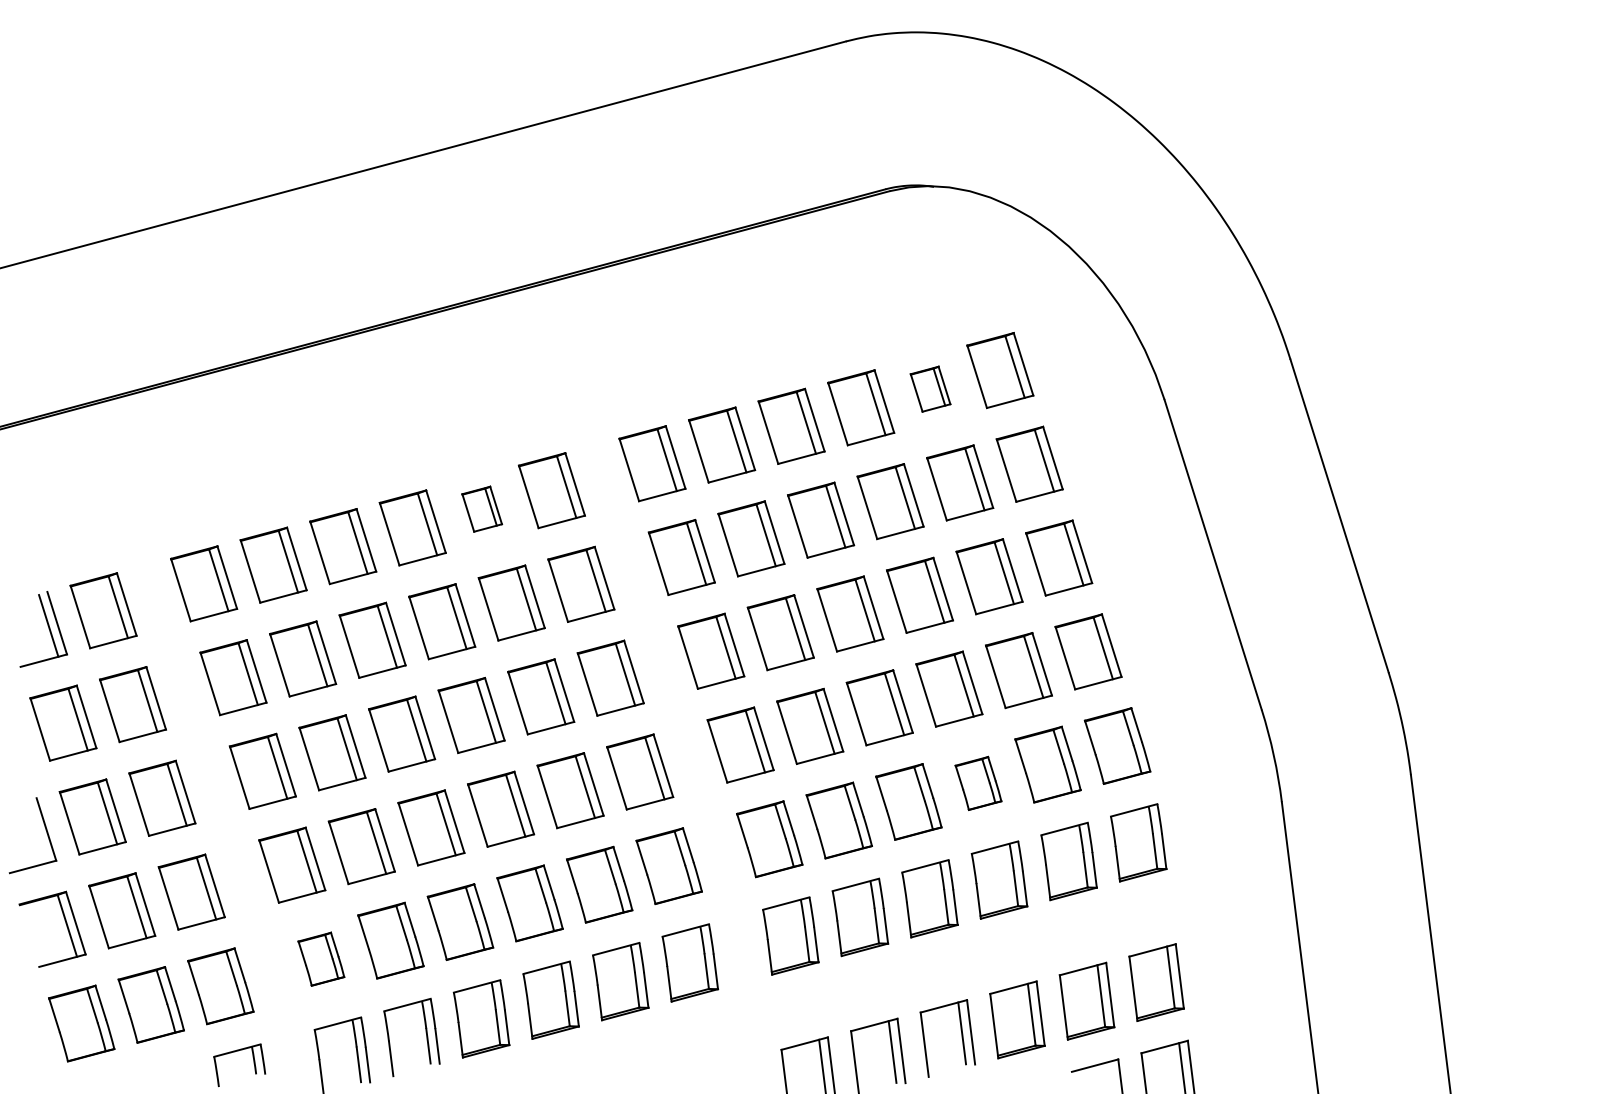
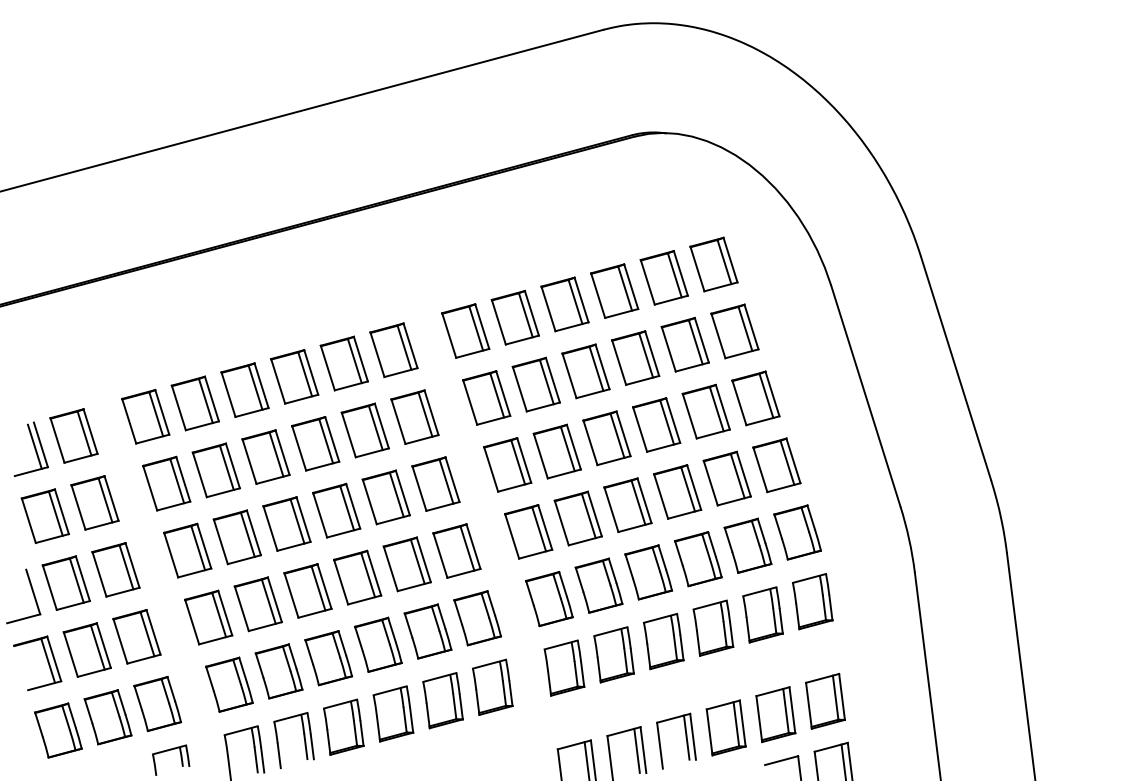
part: (929, 388) -> (663, 277), size x1.67
part: (481, 509) -> (343, 363), size x1.67
part: (978, 783) -> (698, 559), size x1.43
part: (321, 958) -> (229, 684), size x1.43

